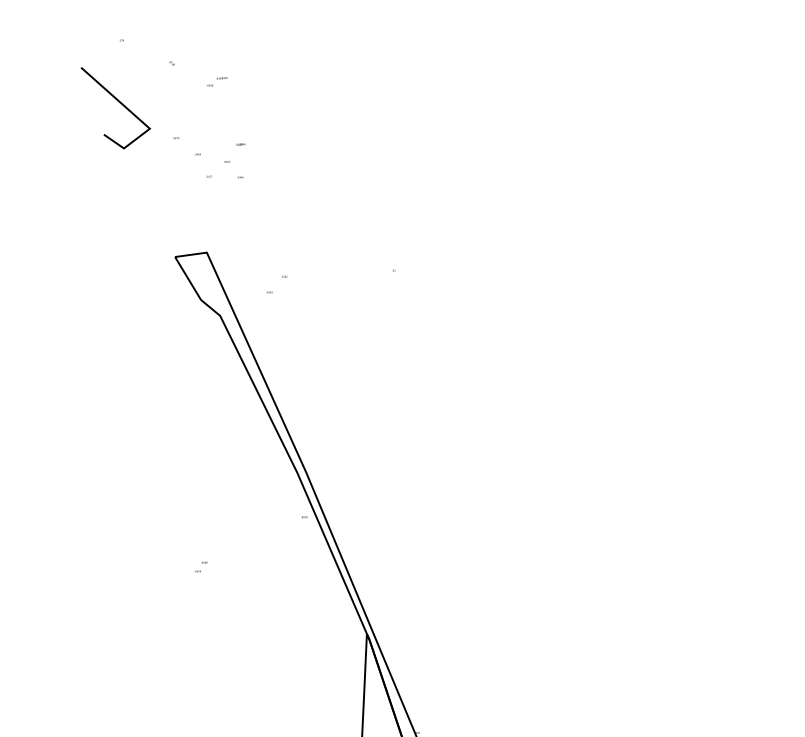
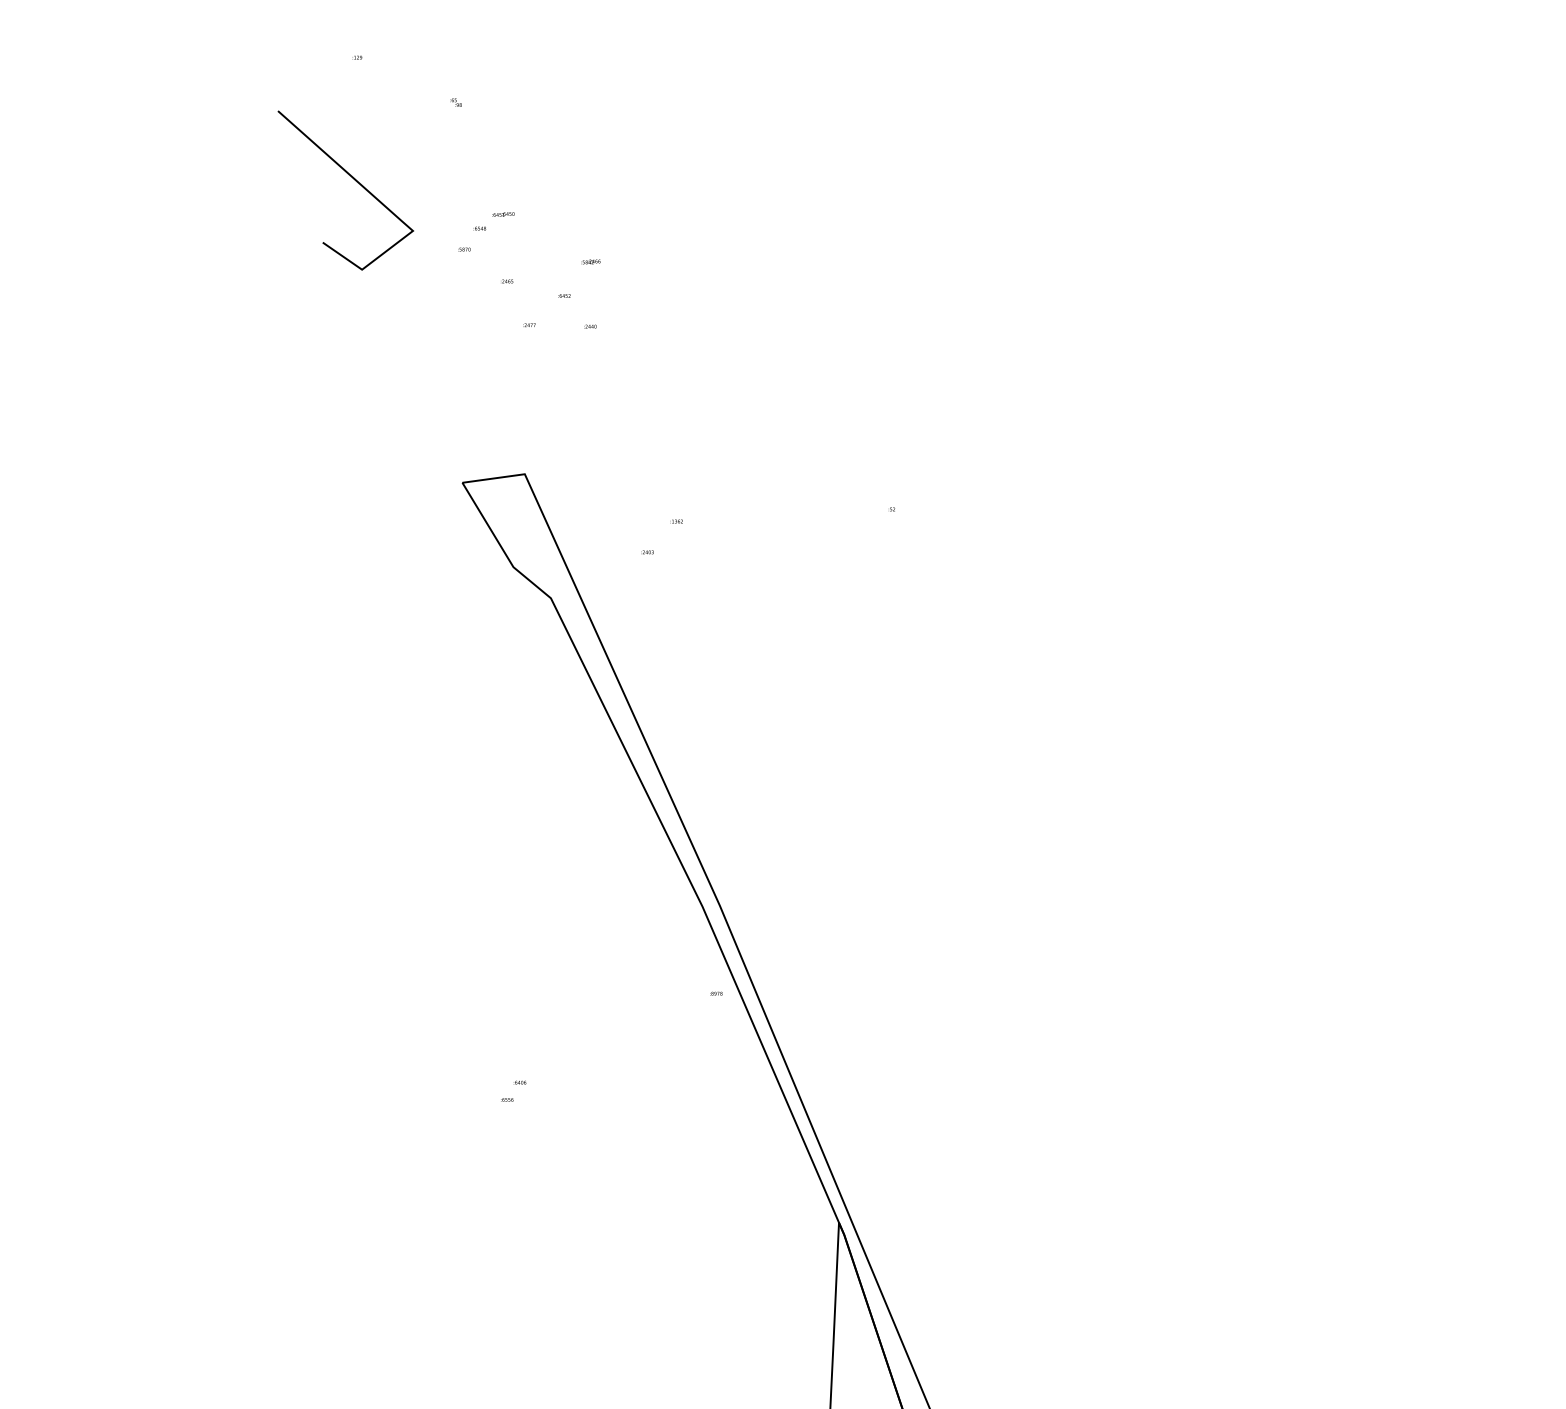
text: (217, 81) -> (494, 220), moved

